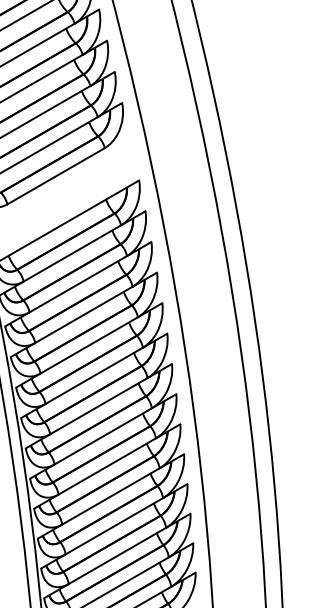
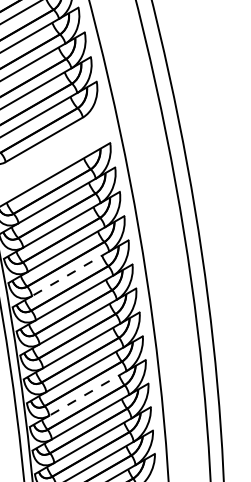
line: (89, 345) -> (70, 273), solid -> dashed
line: (110, 496) -> (87, 393), solid -> dashed

